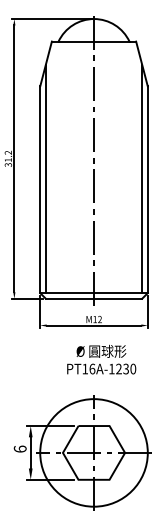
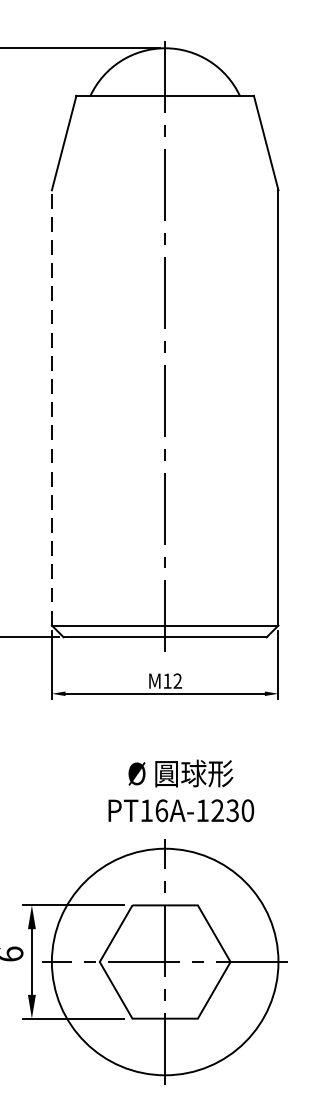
line: (45, 178) -> (62, 384), removed
line: (142, 178) -> (267, 384), removed
line: (40, 189) -> (52, 407), solid -> dashed
text: (101, 359) -> (180, 790), moved

